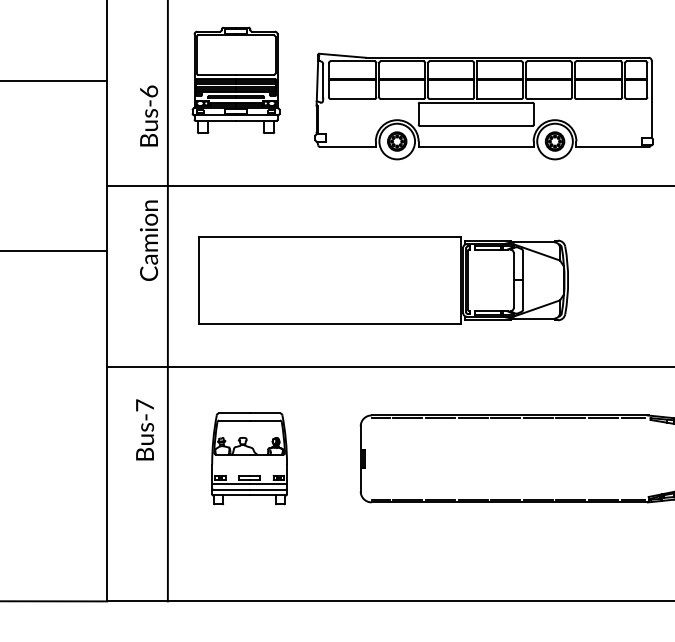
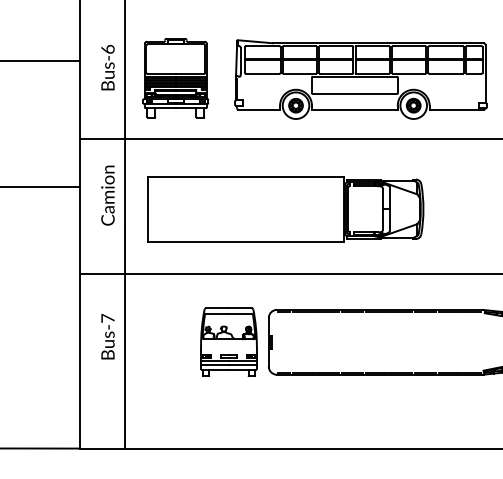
part: (235, 80) -> (175, 78), moved
text: (148, 115) -> (107, 67), moved
text: (148, 240) -> (107, 195), moved
text: (144, 429) -> (107, 336), moved
part: (248, 457) -> (228, 341), moved

